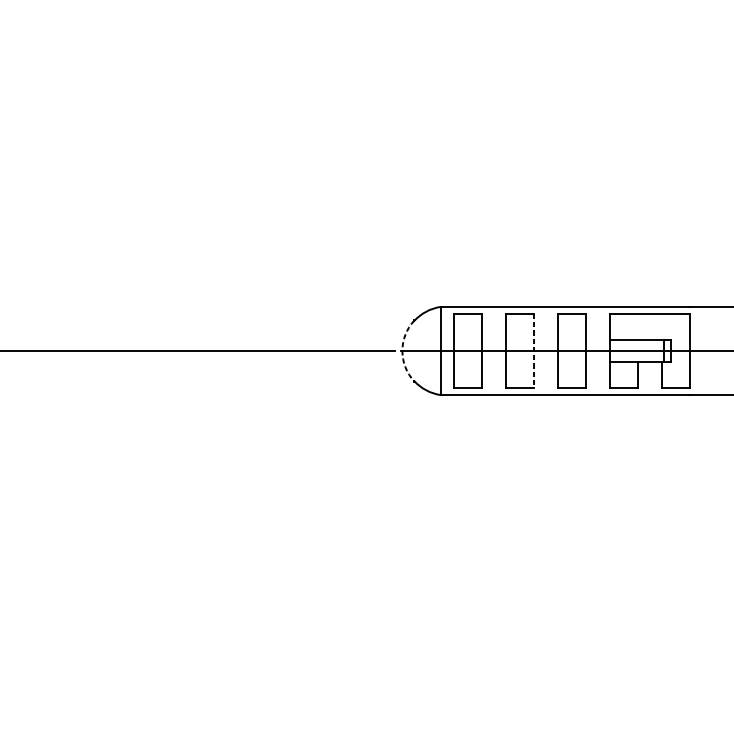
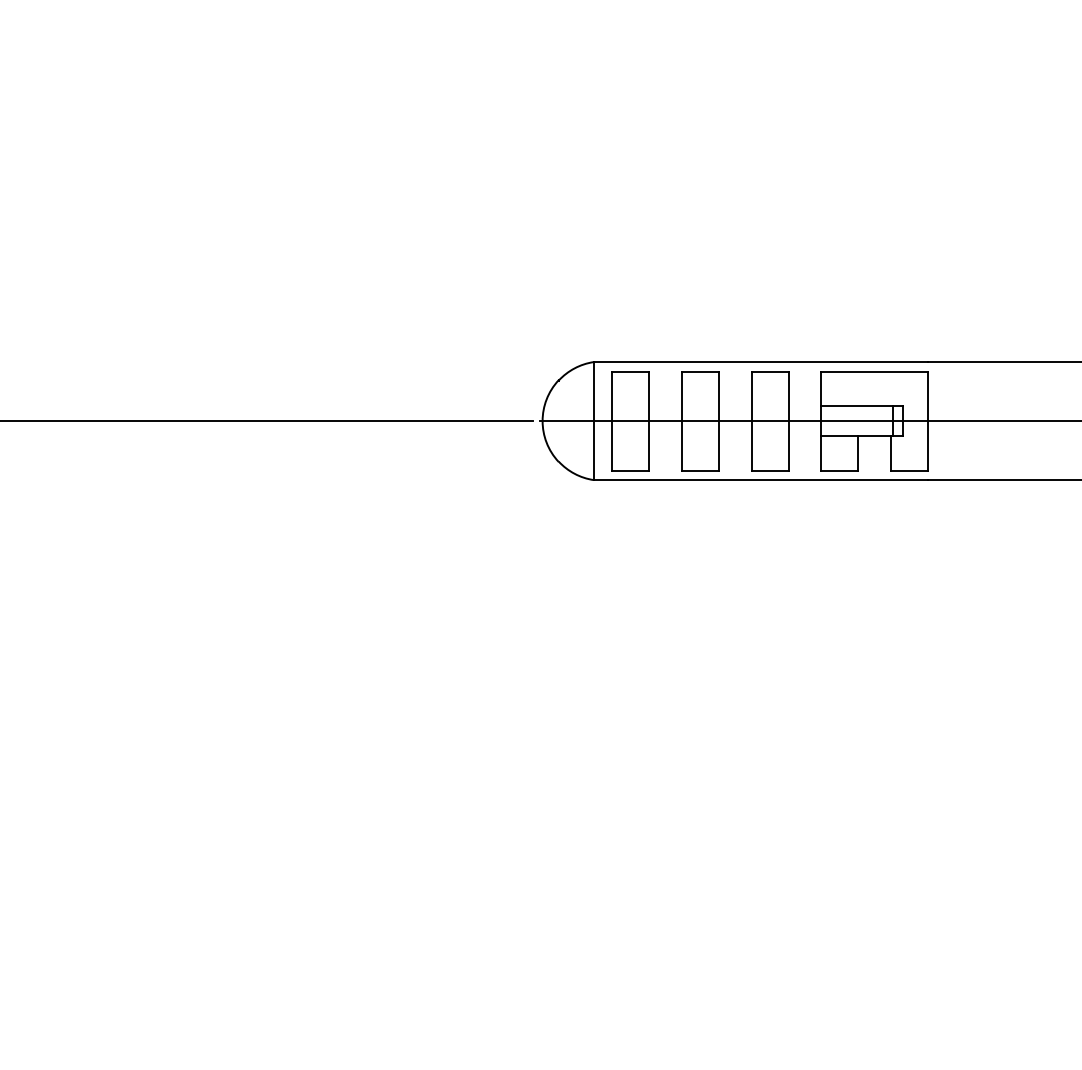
arc: (402, 351) -> (542, 421), dashed -> solid
line: (533, 351) -> (718, 421), dashed -> solid

